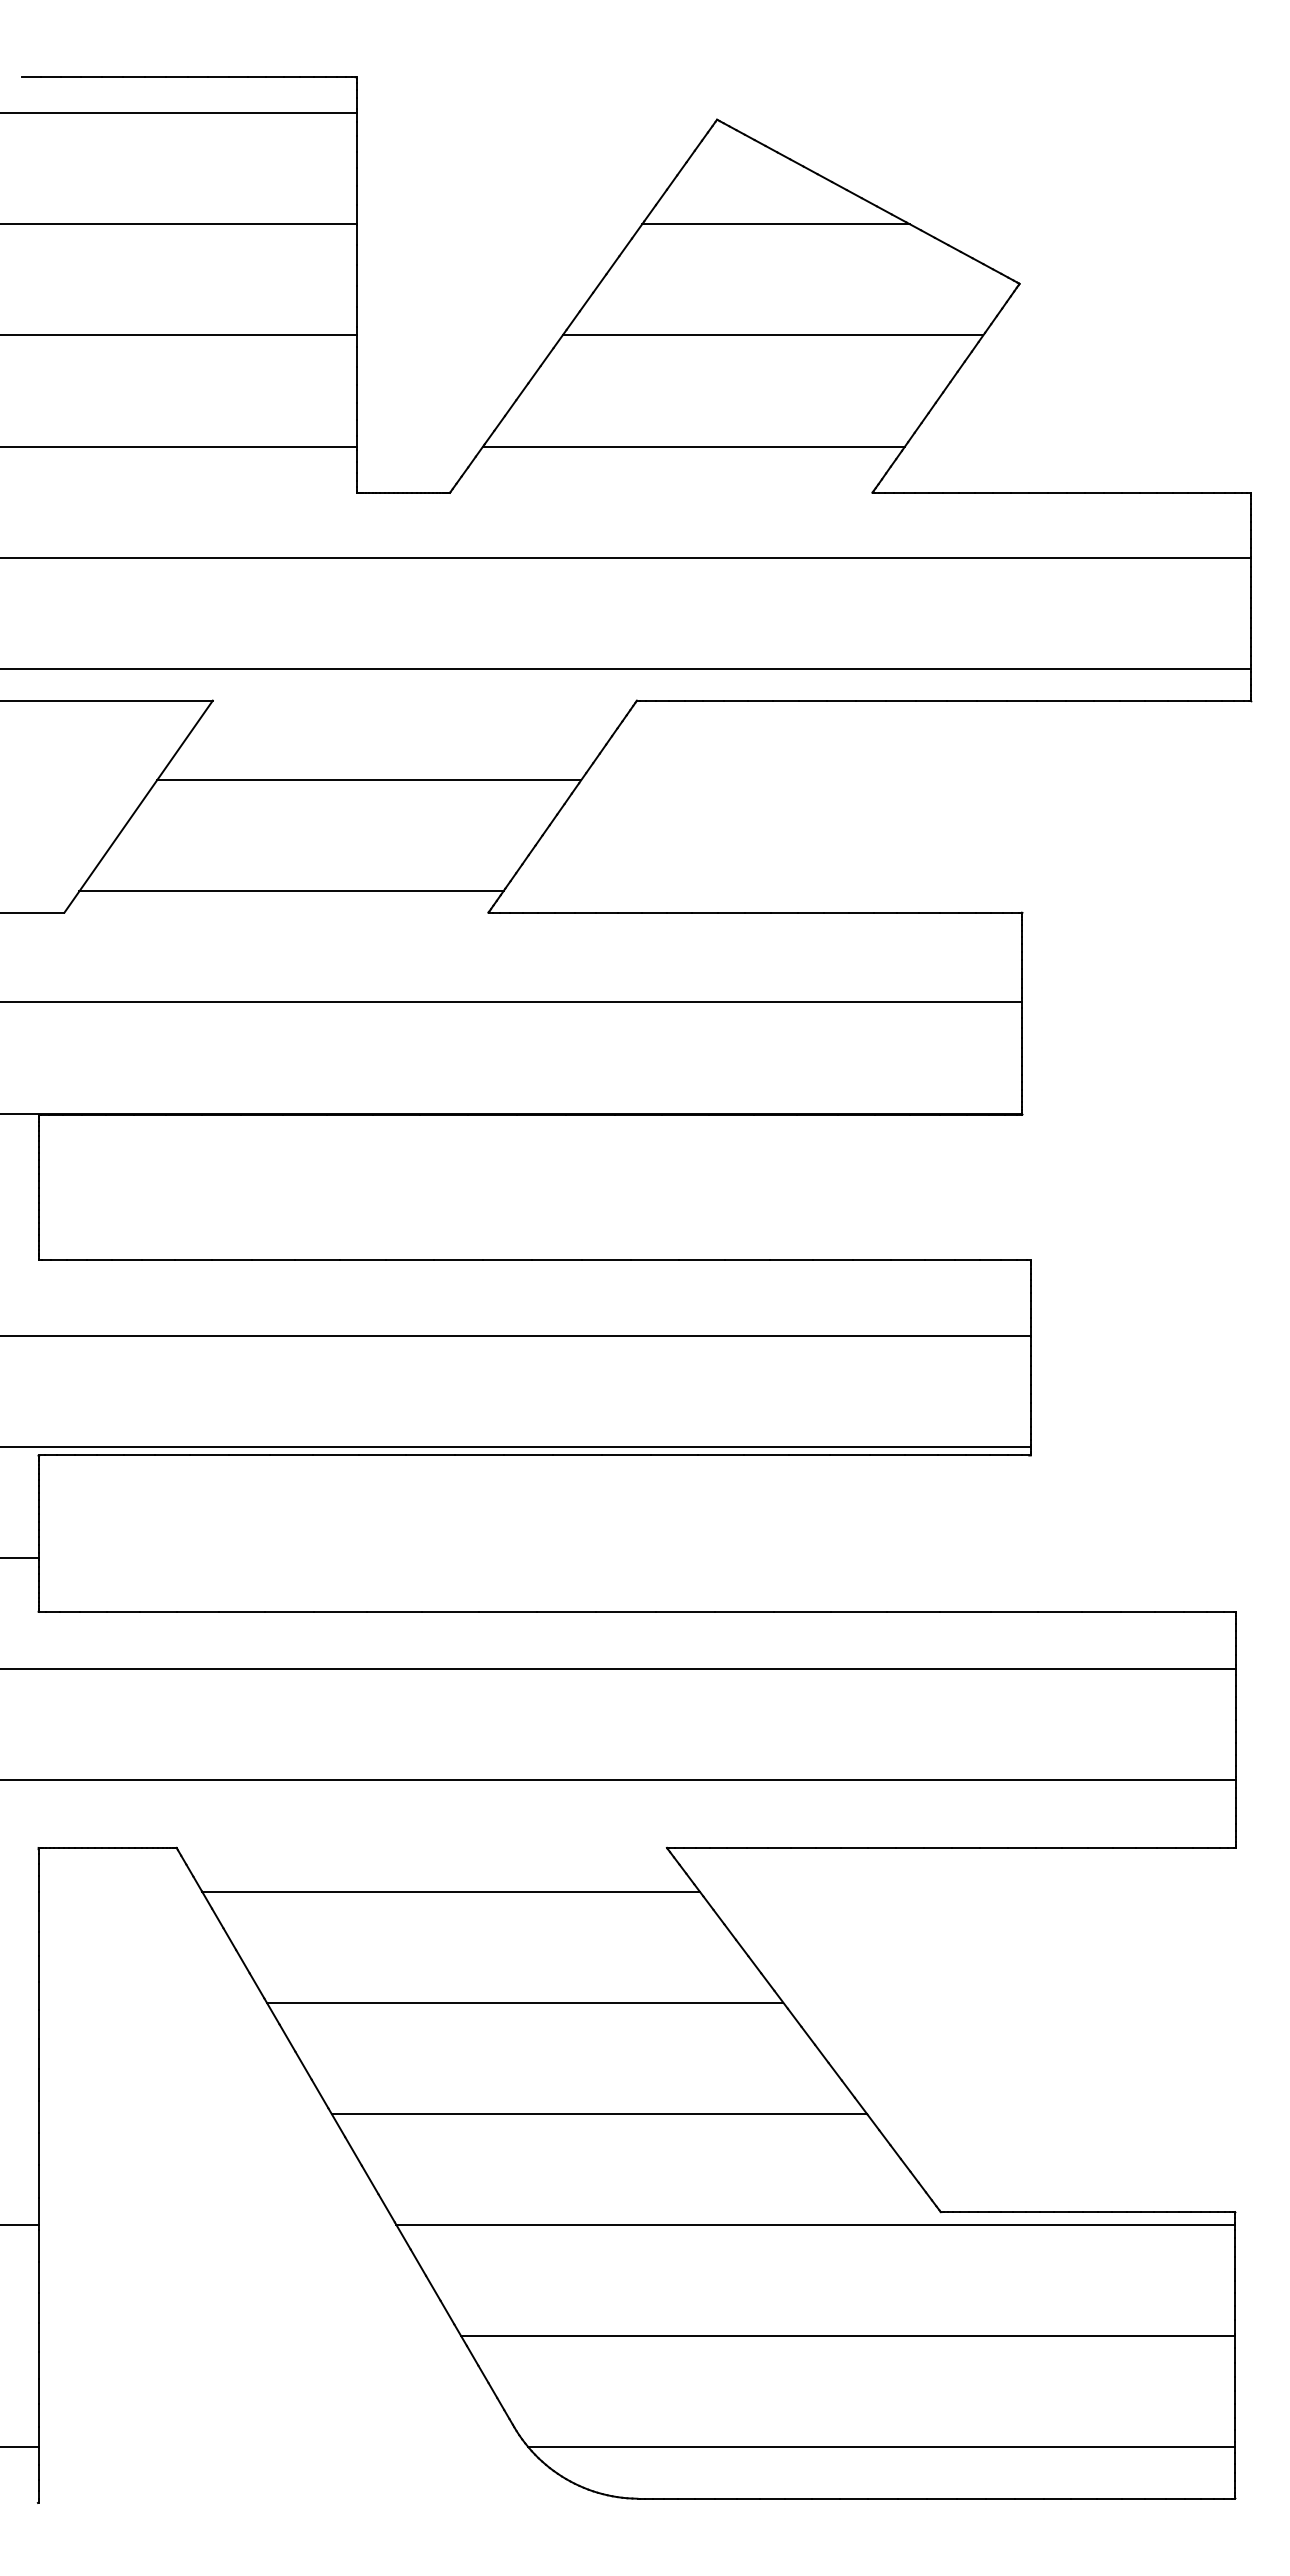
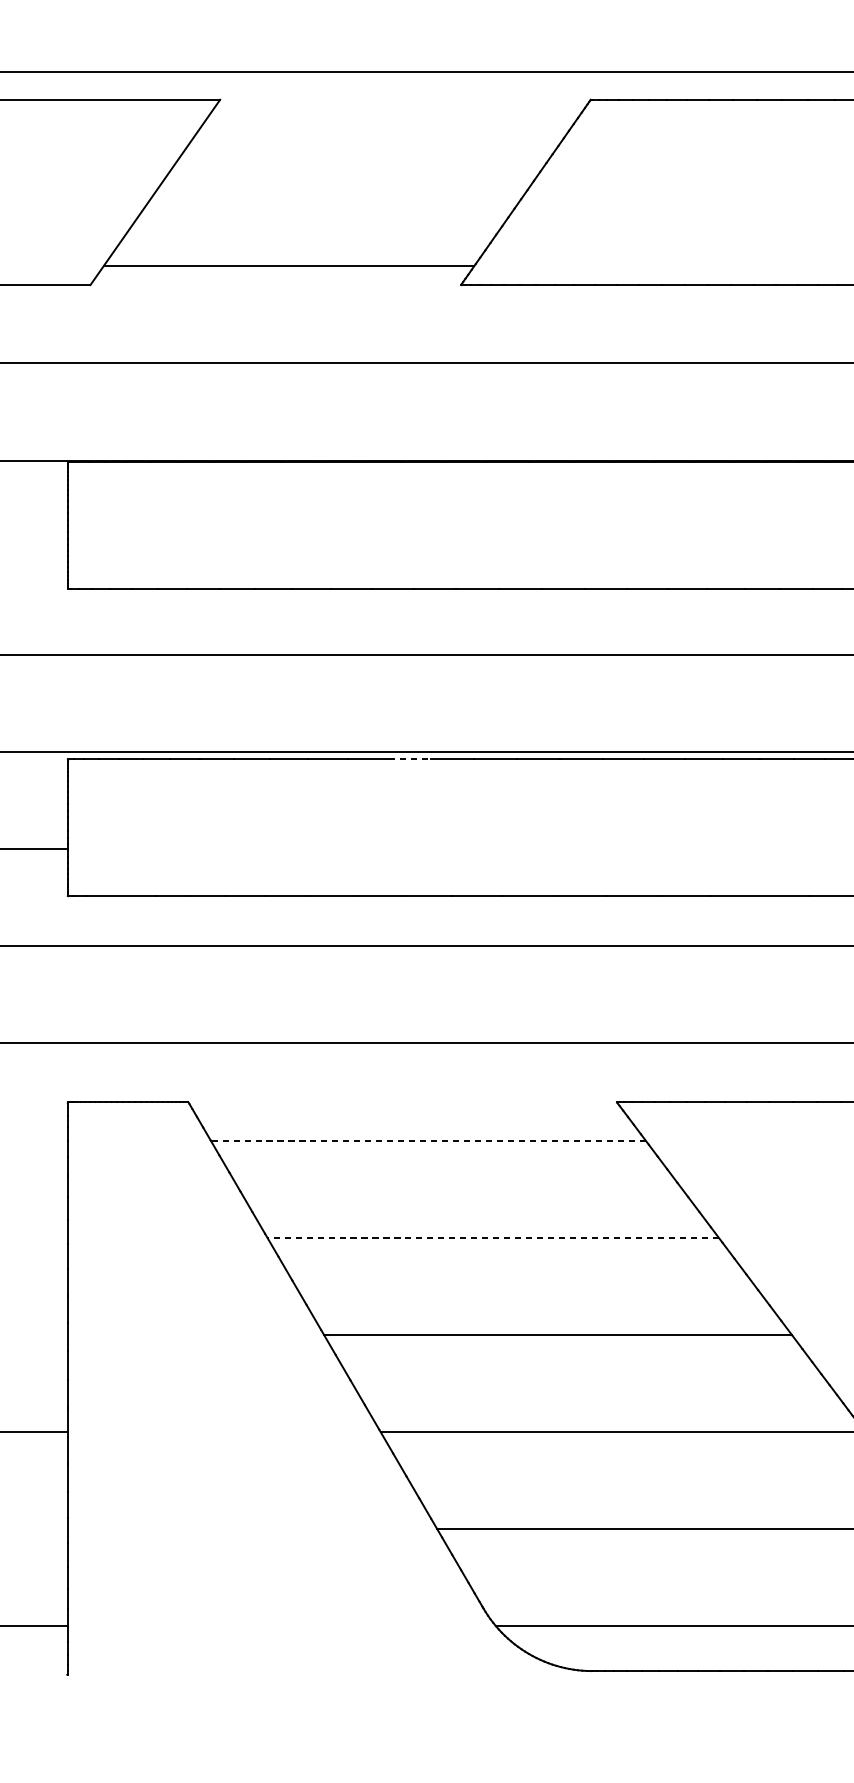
line: (369, 780) -> (357, 169), removed
line: (430, 1455) -> (410, 759), solid -> dashed
line: (450, 1891) -> (427, 1140), solid -> dashed
line: (524, 2002) -> (492, 1237), solid -> dashed

